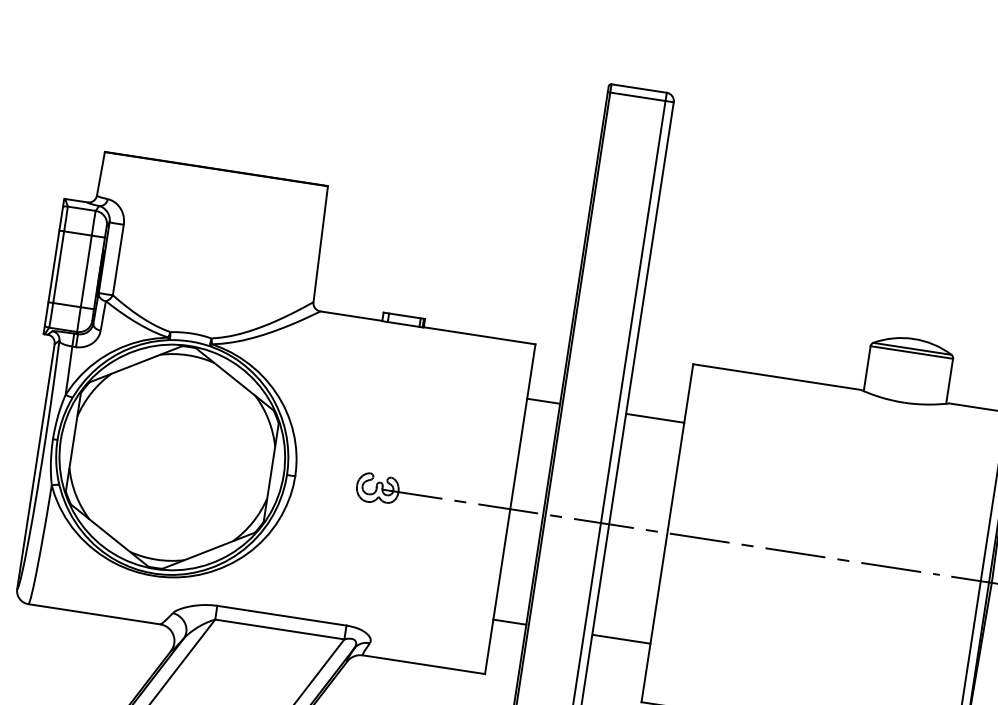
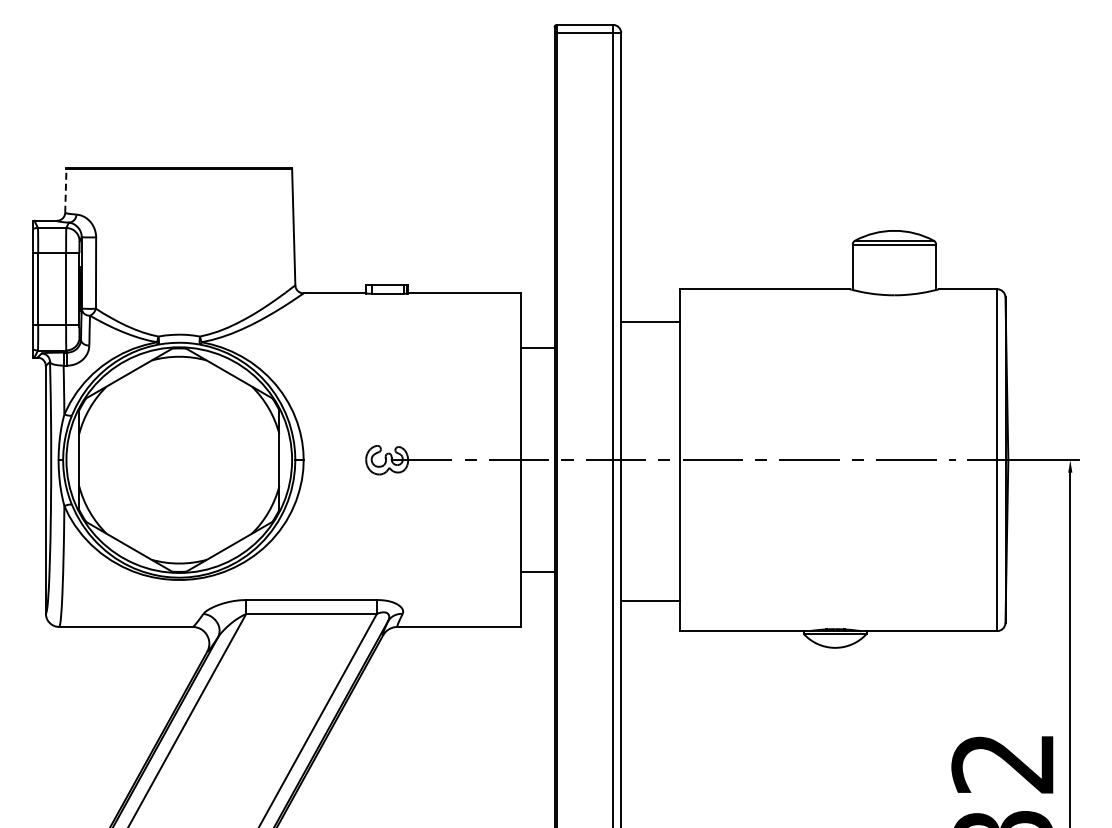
line: (100, 173) -> (65, 190), solid -> dashed
line: (654, 418) -> (650, 322), moved
line: (621, 638) -> (650, 600), moved

